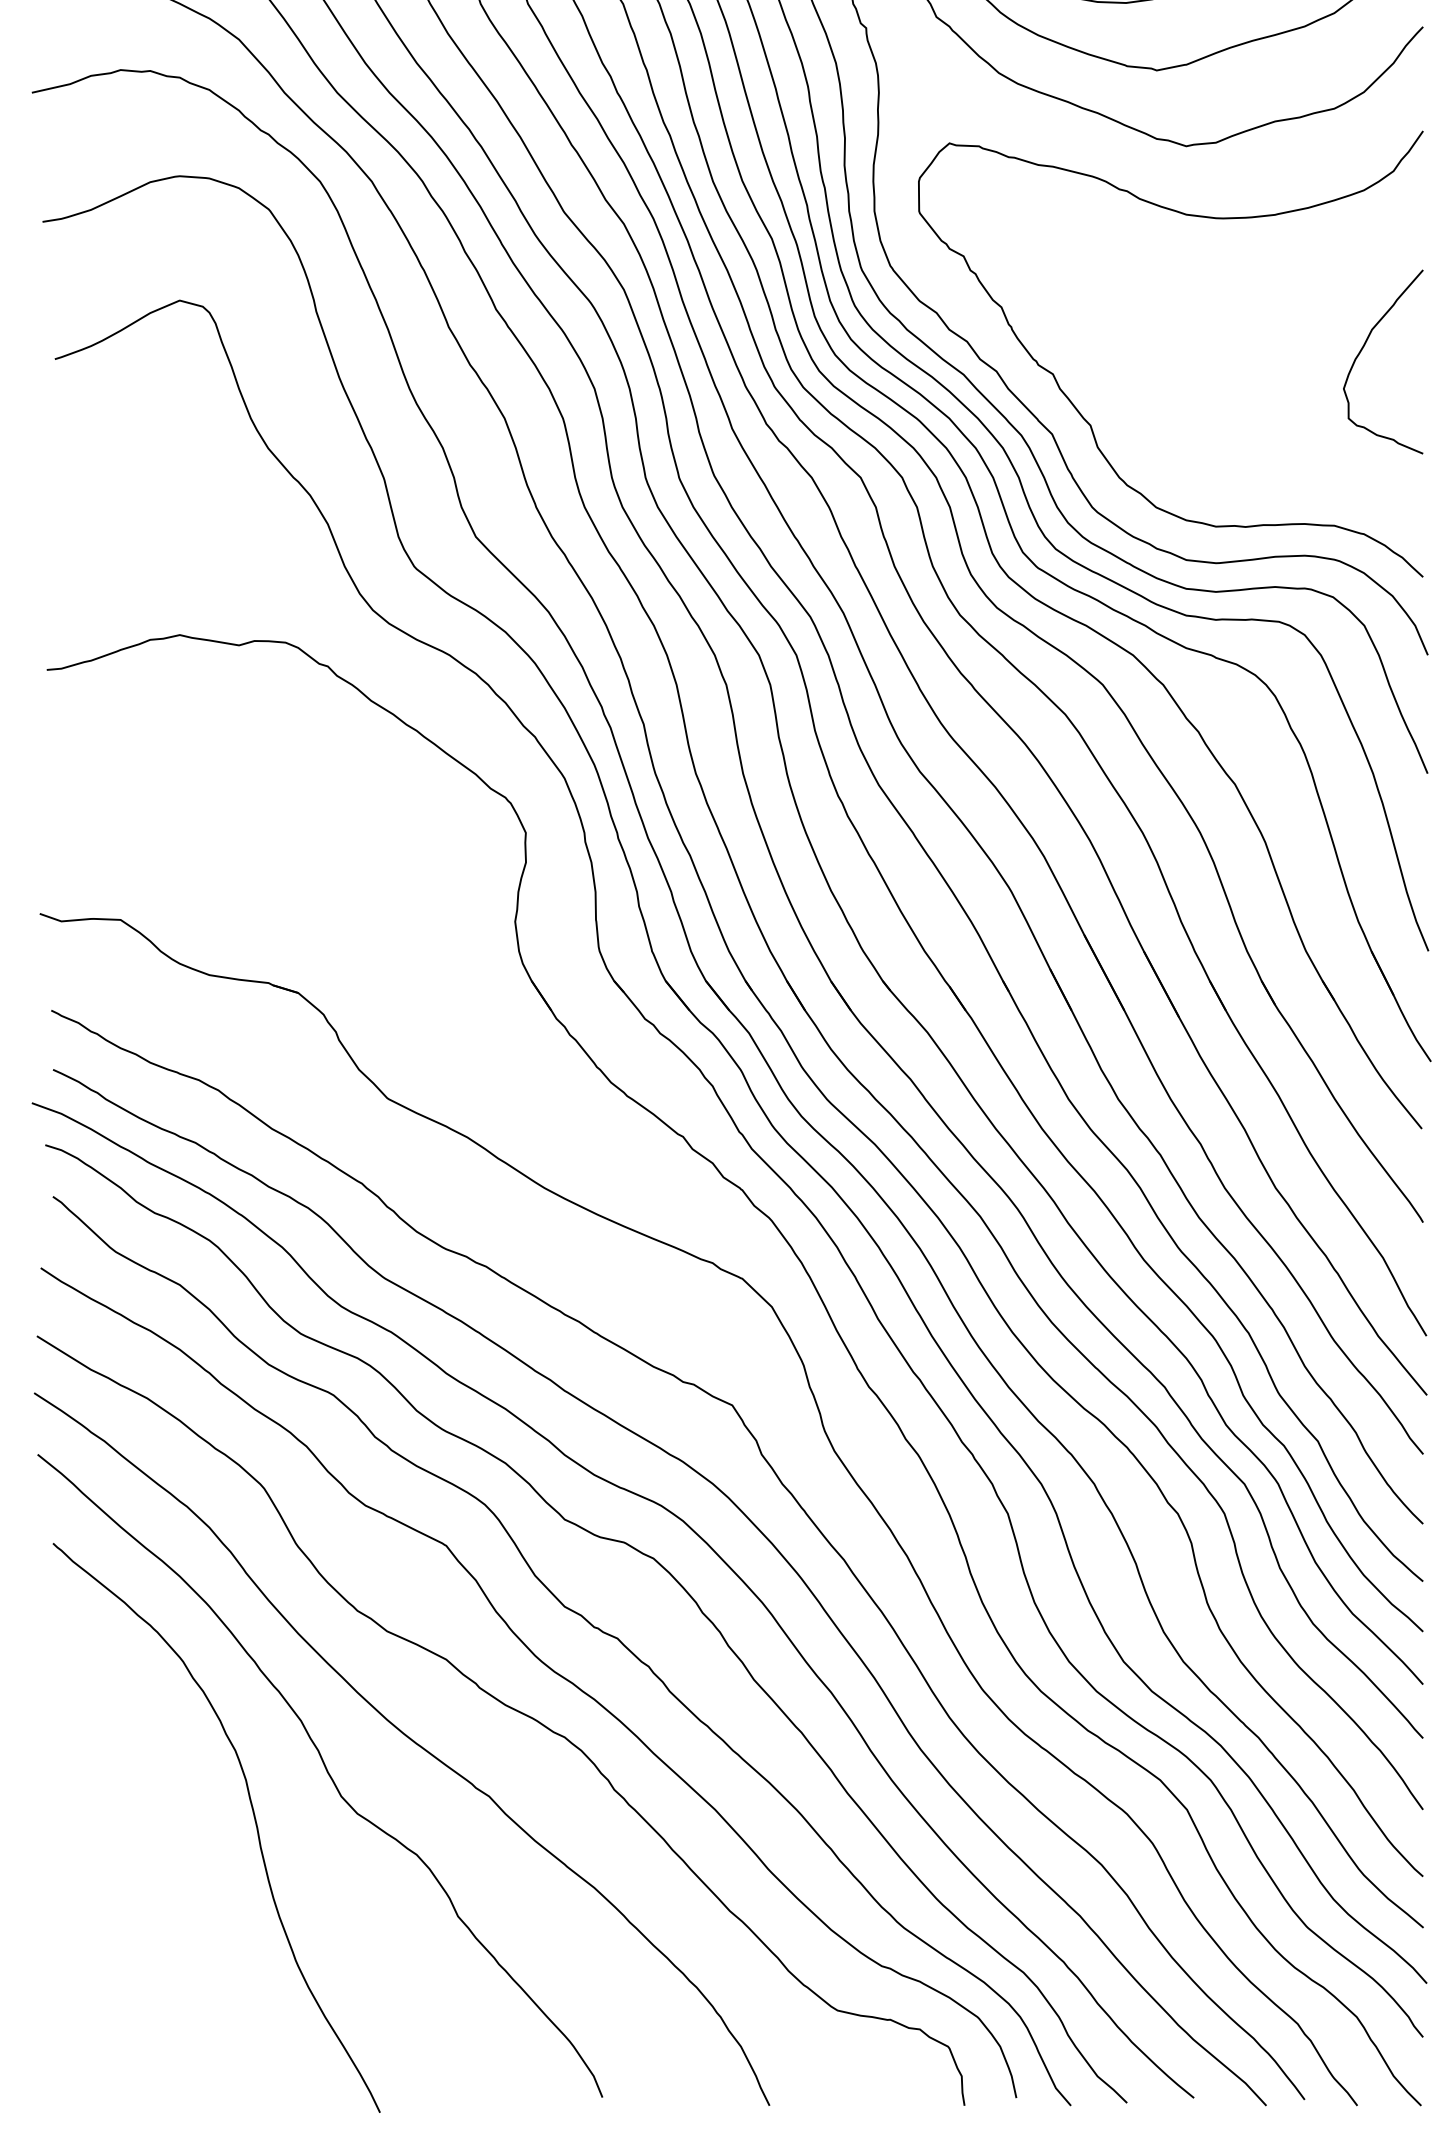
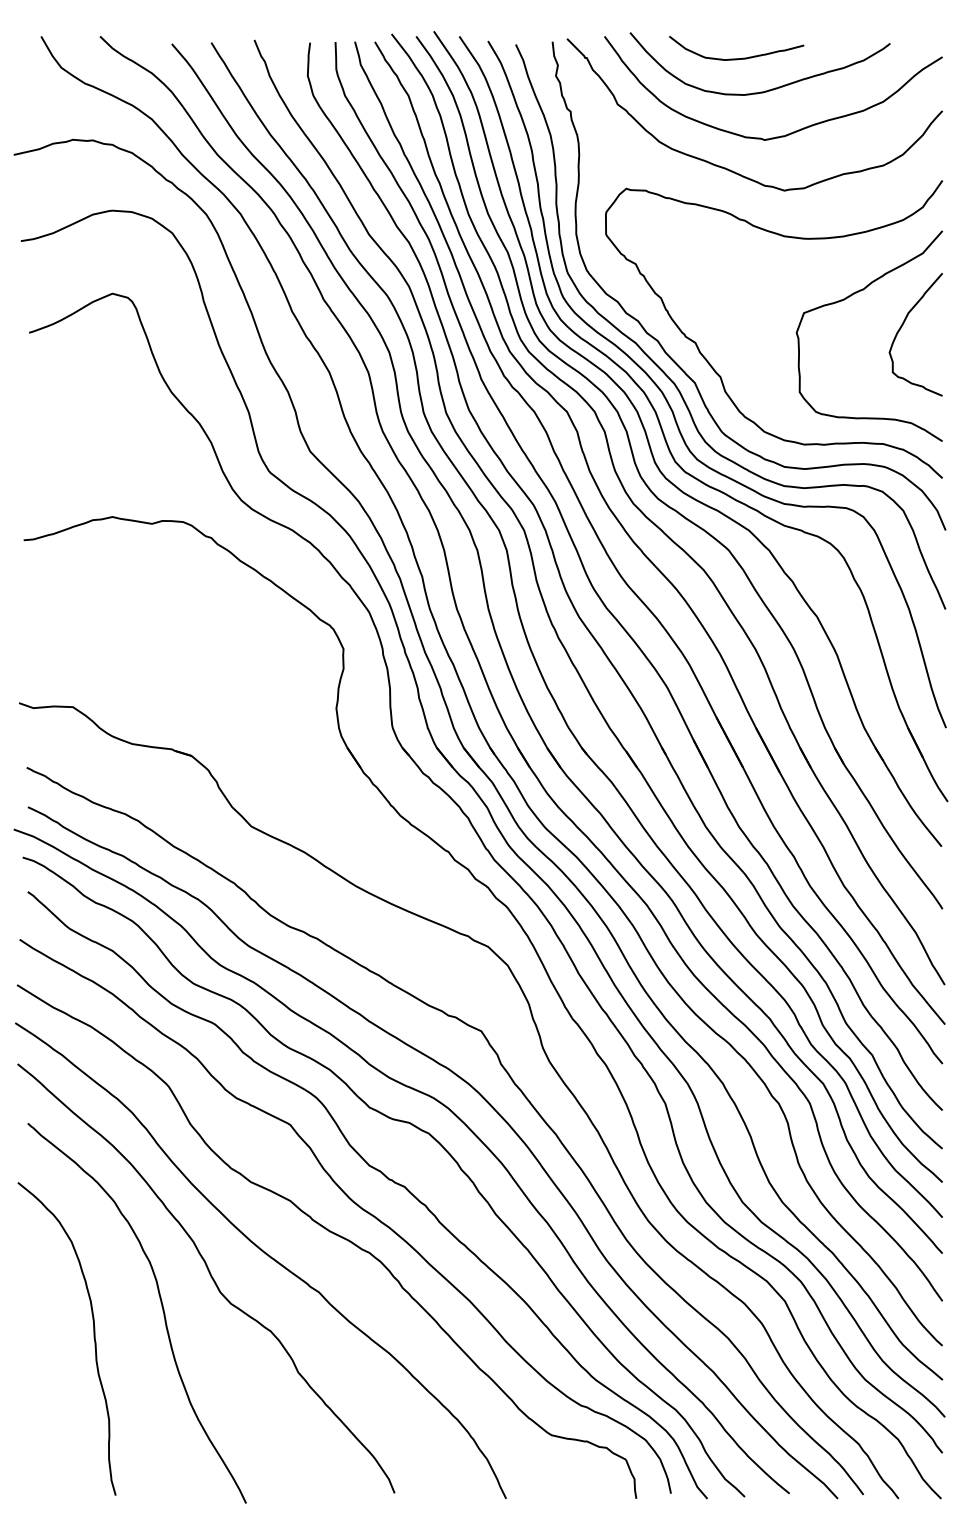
curve: (1279, 309) -> (846, 299), added
curve: (151, 1865) -> (93, 1338), added

